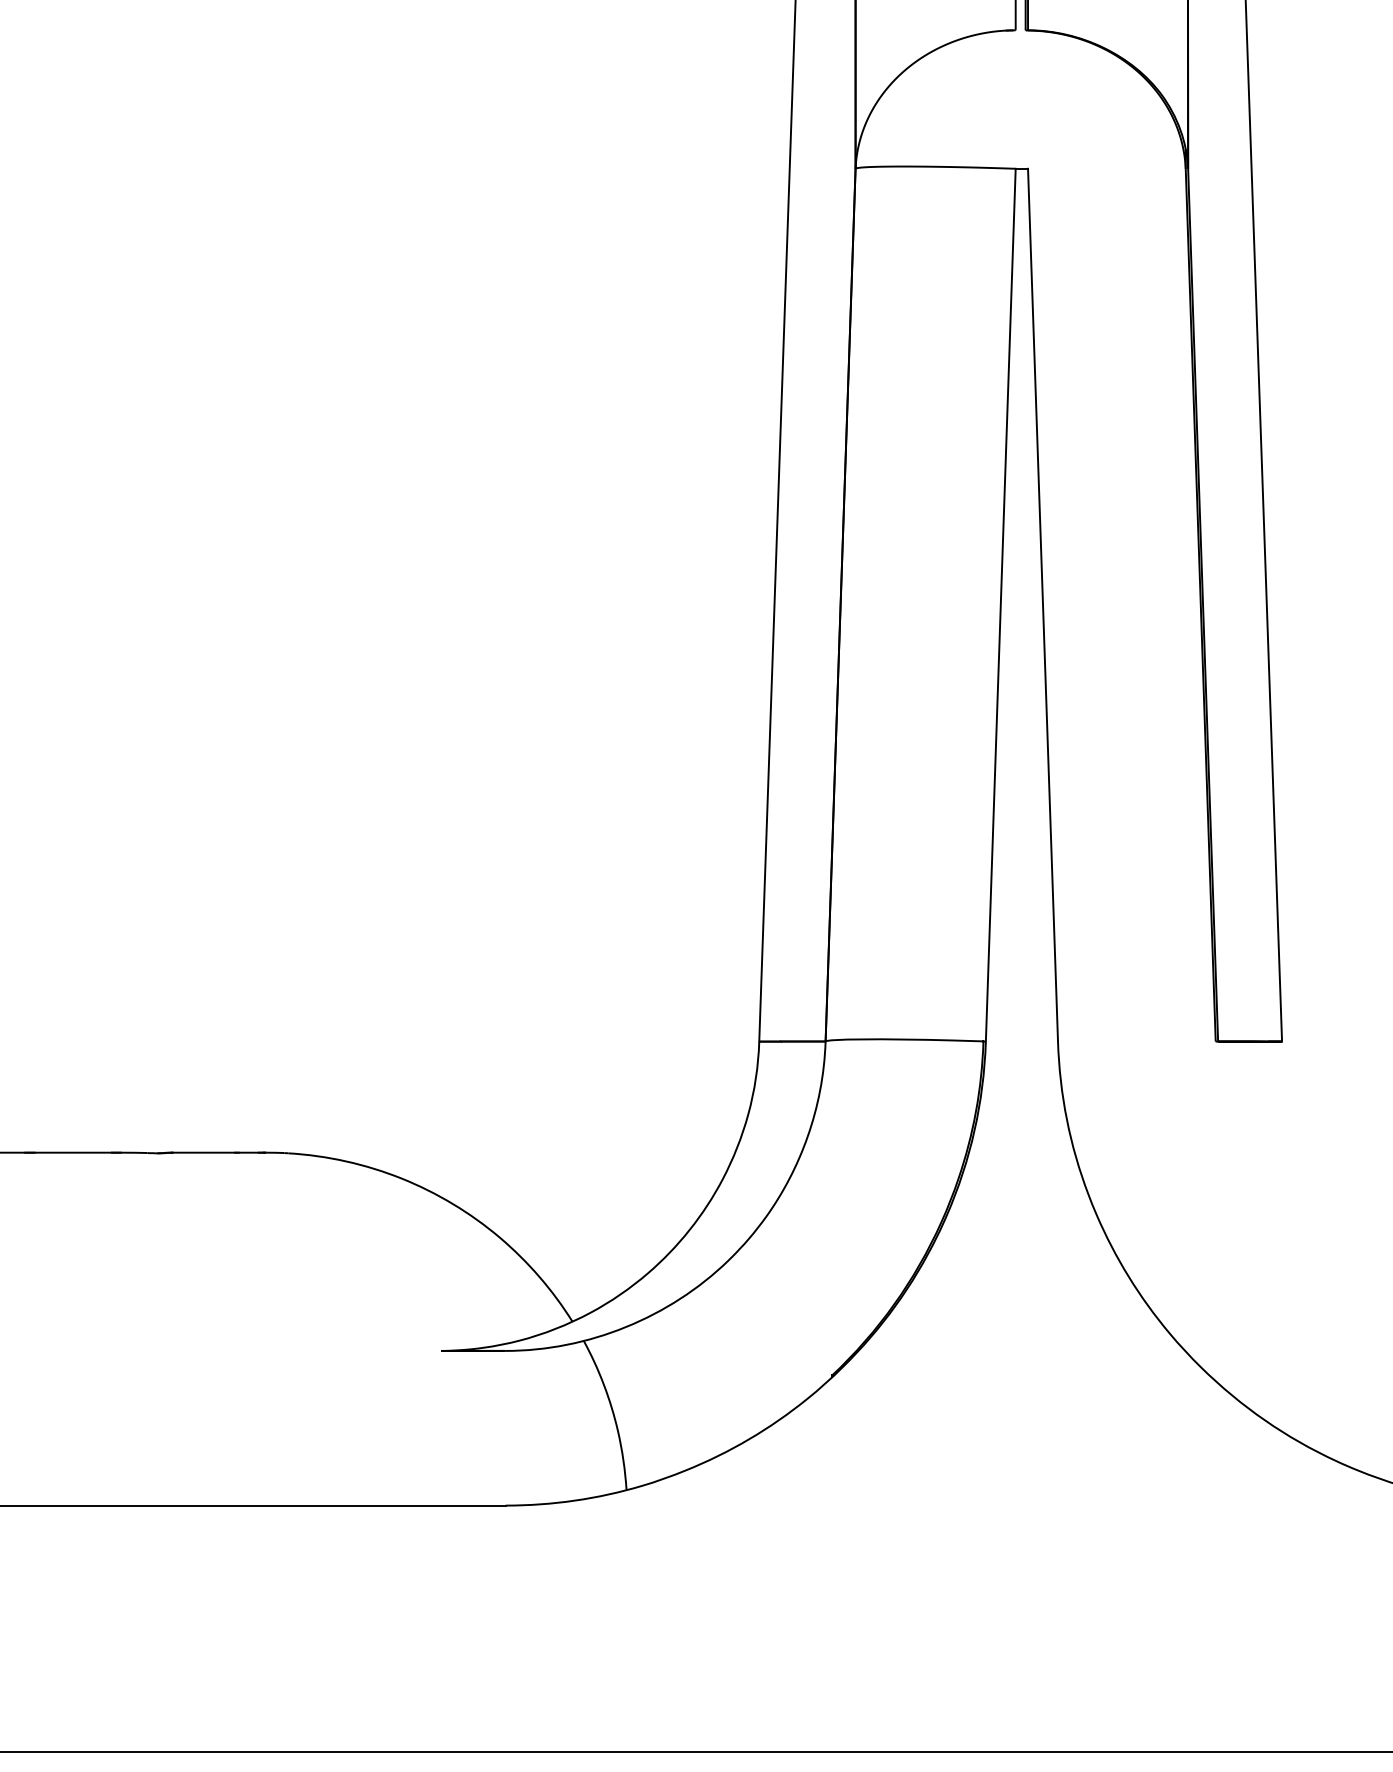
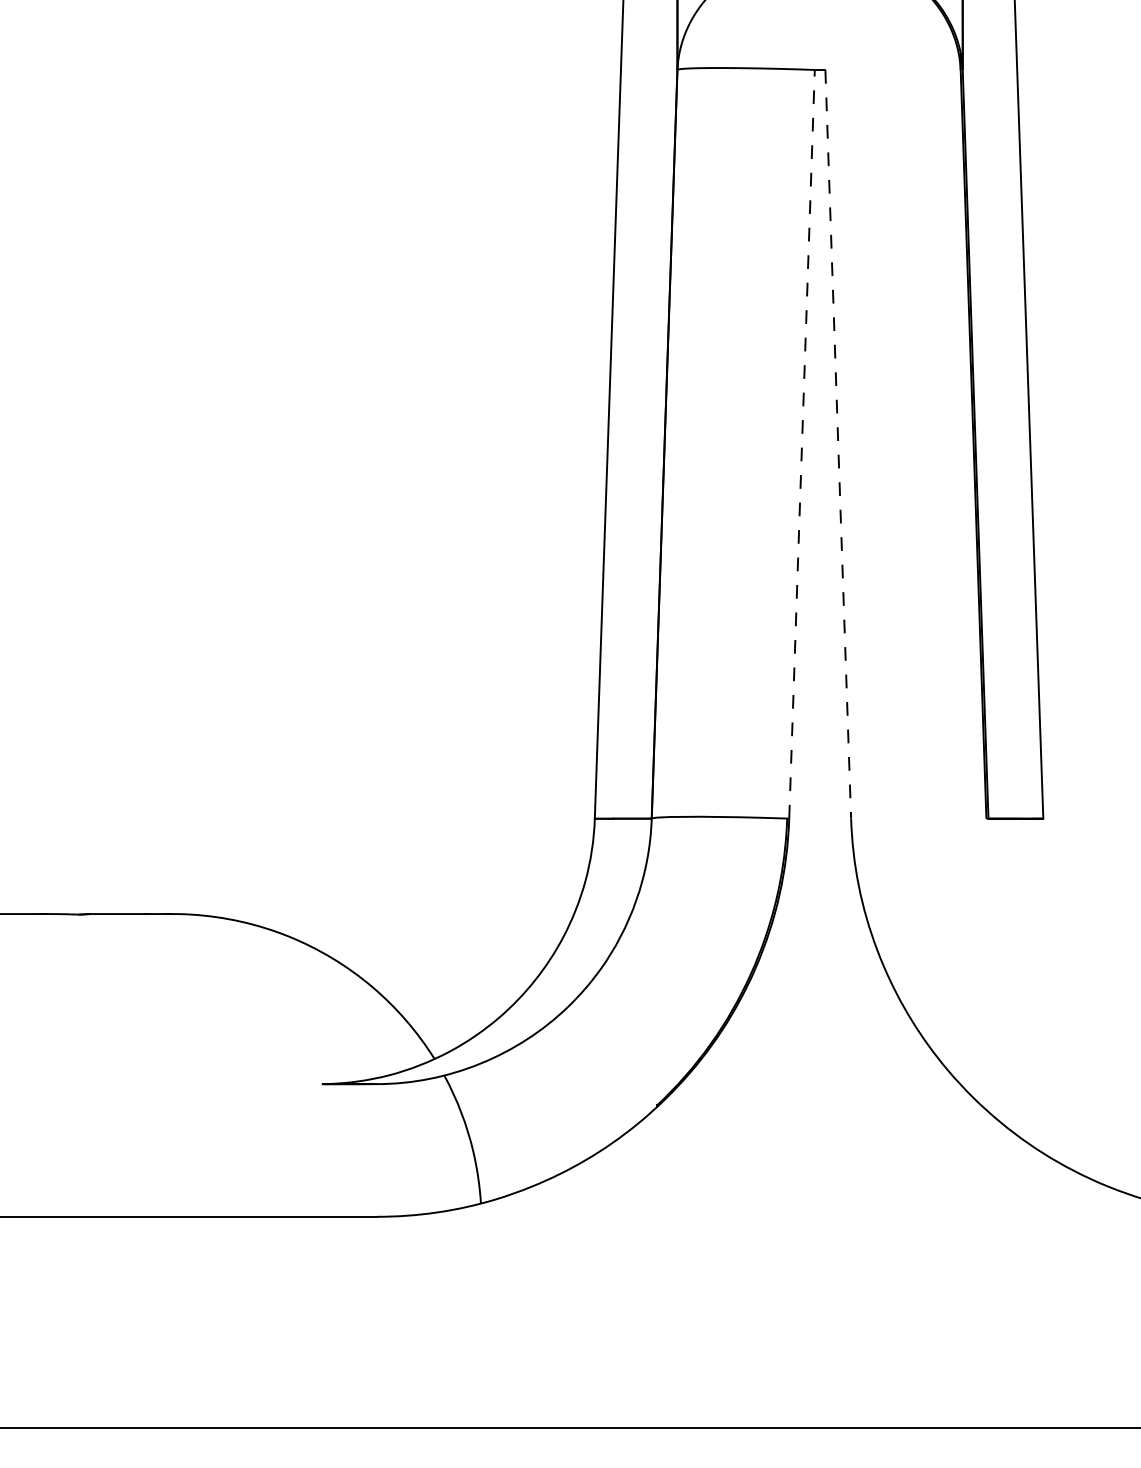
line: (1000, 605) -> (801, 444), solid -> dashed
line: (1043, 605) -> (838, 444), solid -> dashed

